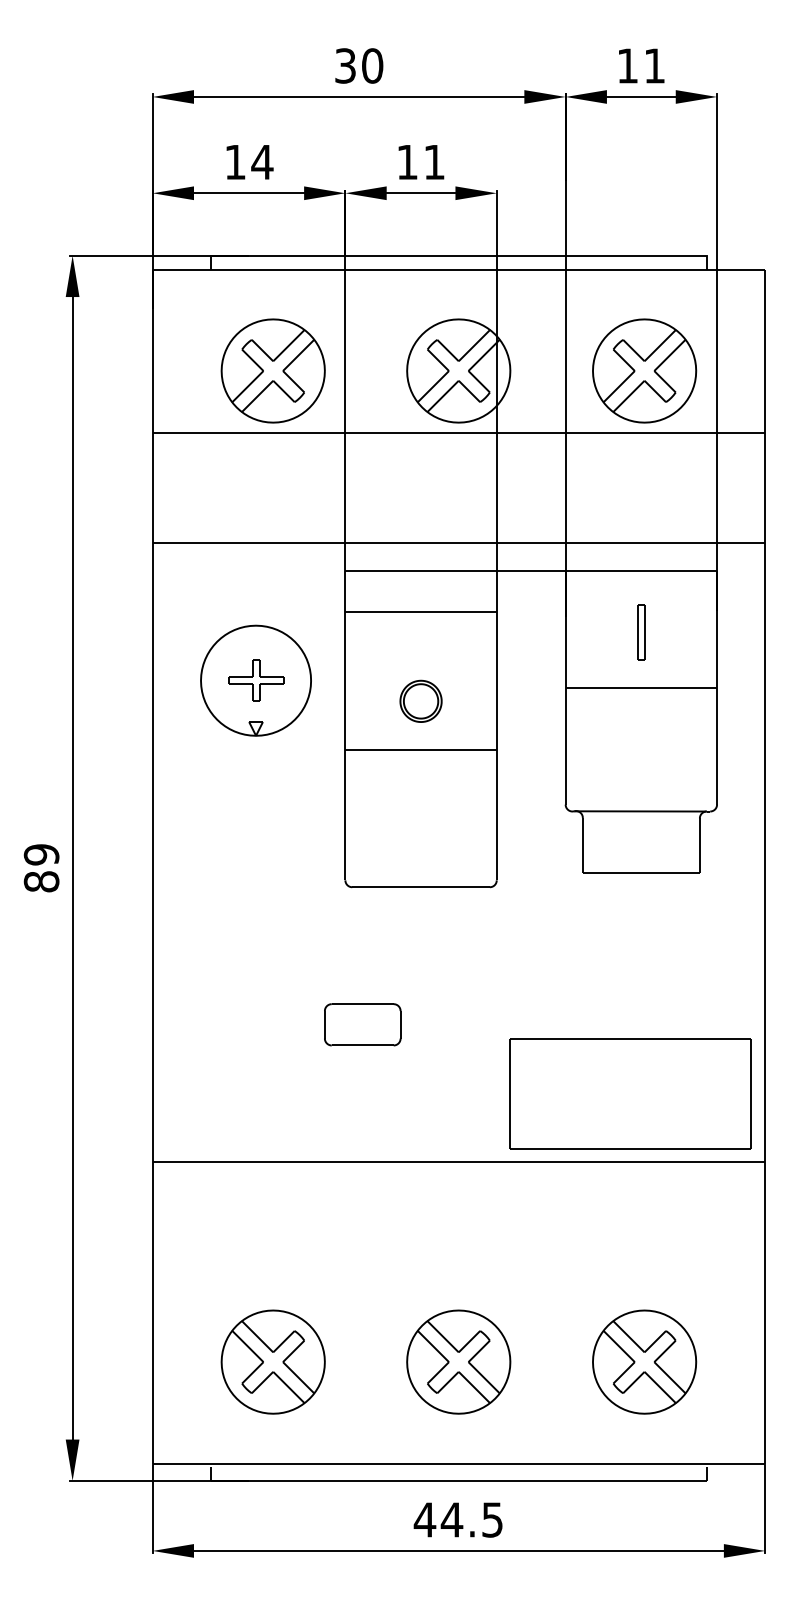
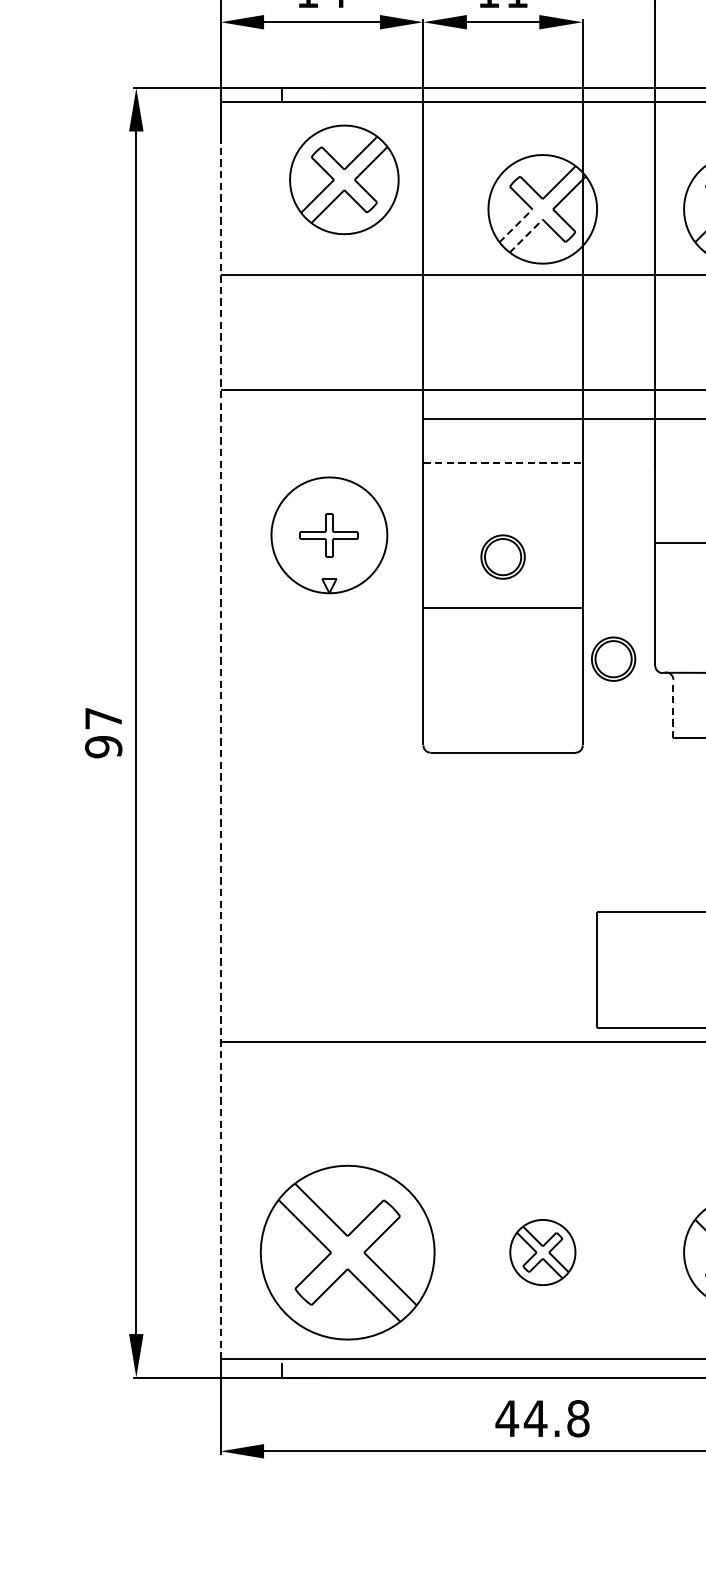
part: (272, 370) -> (343, 179), moved
line: (433, 386) -> (516, 225), solid -> dashed
line: (443, 396) -> (526, 236), solid -> dashed
line: (421, 611) -> (503, 462), solid -> dashed
part: (525, 797) -> (613, 658), added
line: (582, 845) -> (673, 708), solid -> dashed
line: (152, 866) -> (220, 730), solid -> dashed
text: (41, 868) -> (103, 732), 89 -> 97
part: (362, 1024) -> (441, 897), removed
part: (272, 1361) -> (346, 1251), size x1.6
part: (458, 1361) -> (542, 1251), size x0.6
text: (492, 1519) -> (578, 1418), 44.5 -> 44.8

